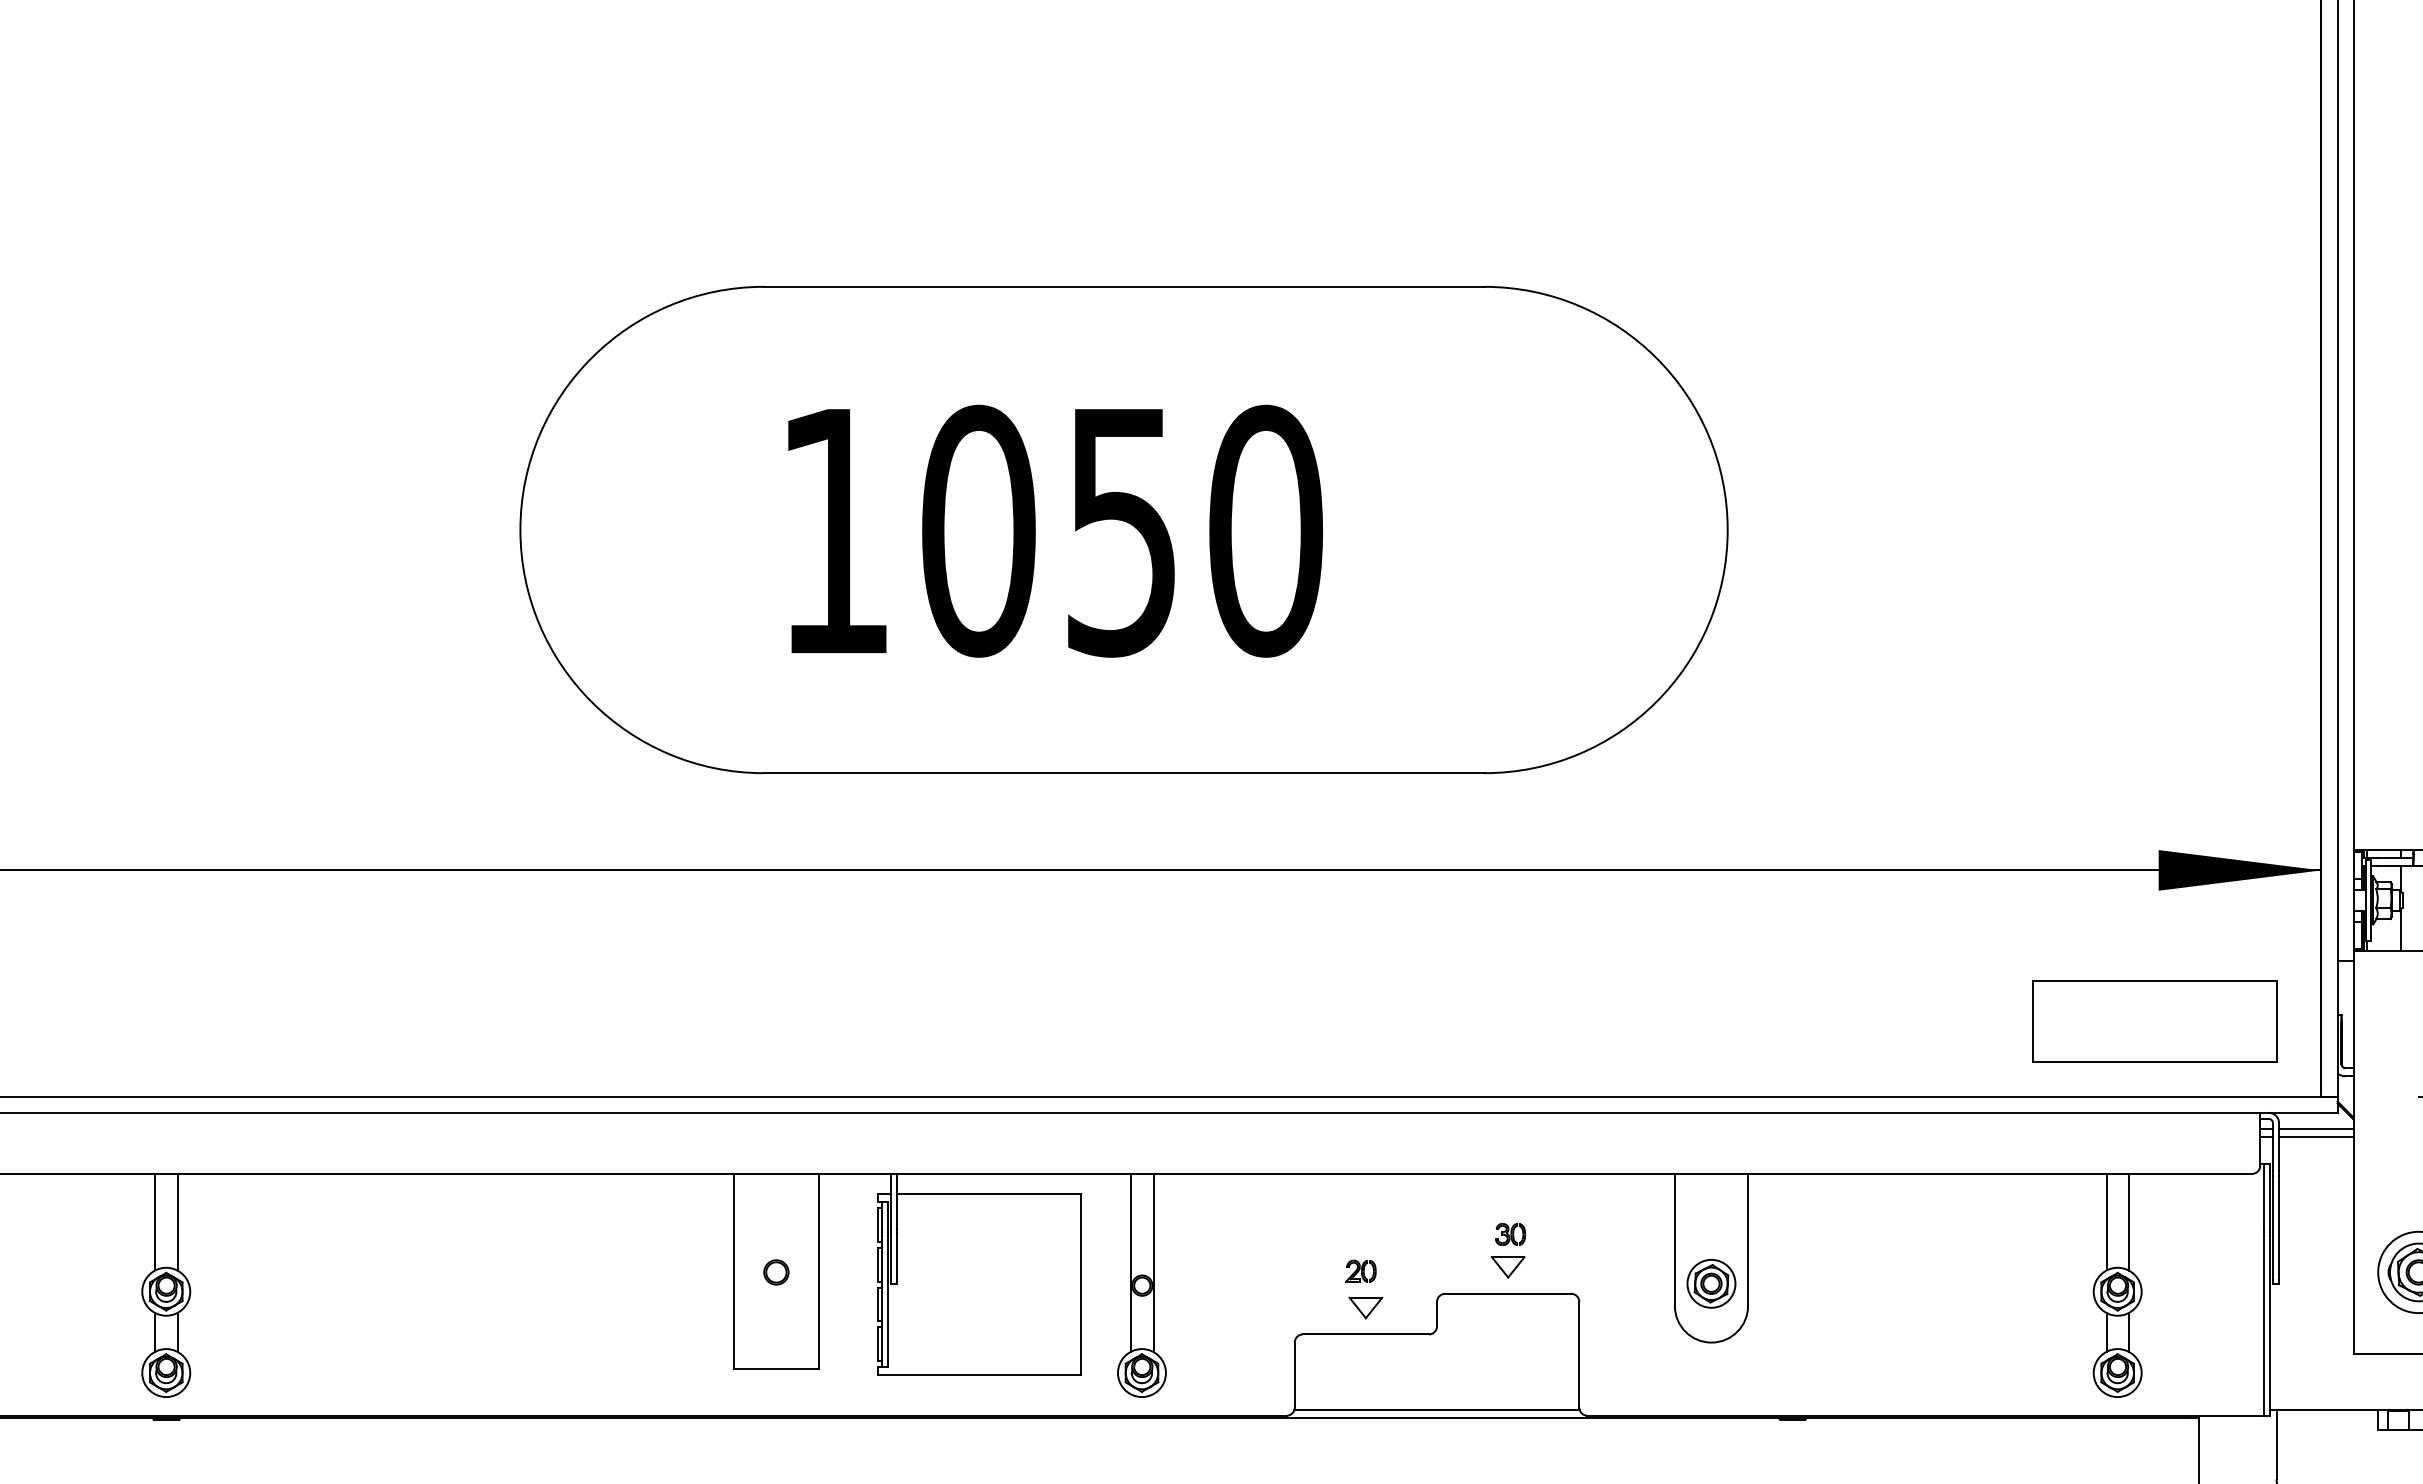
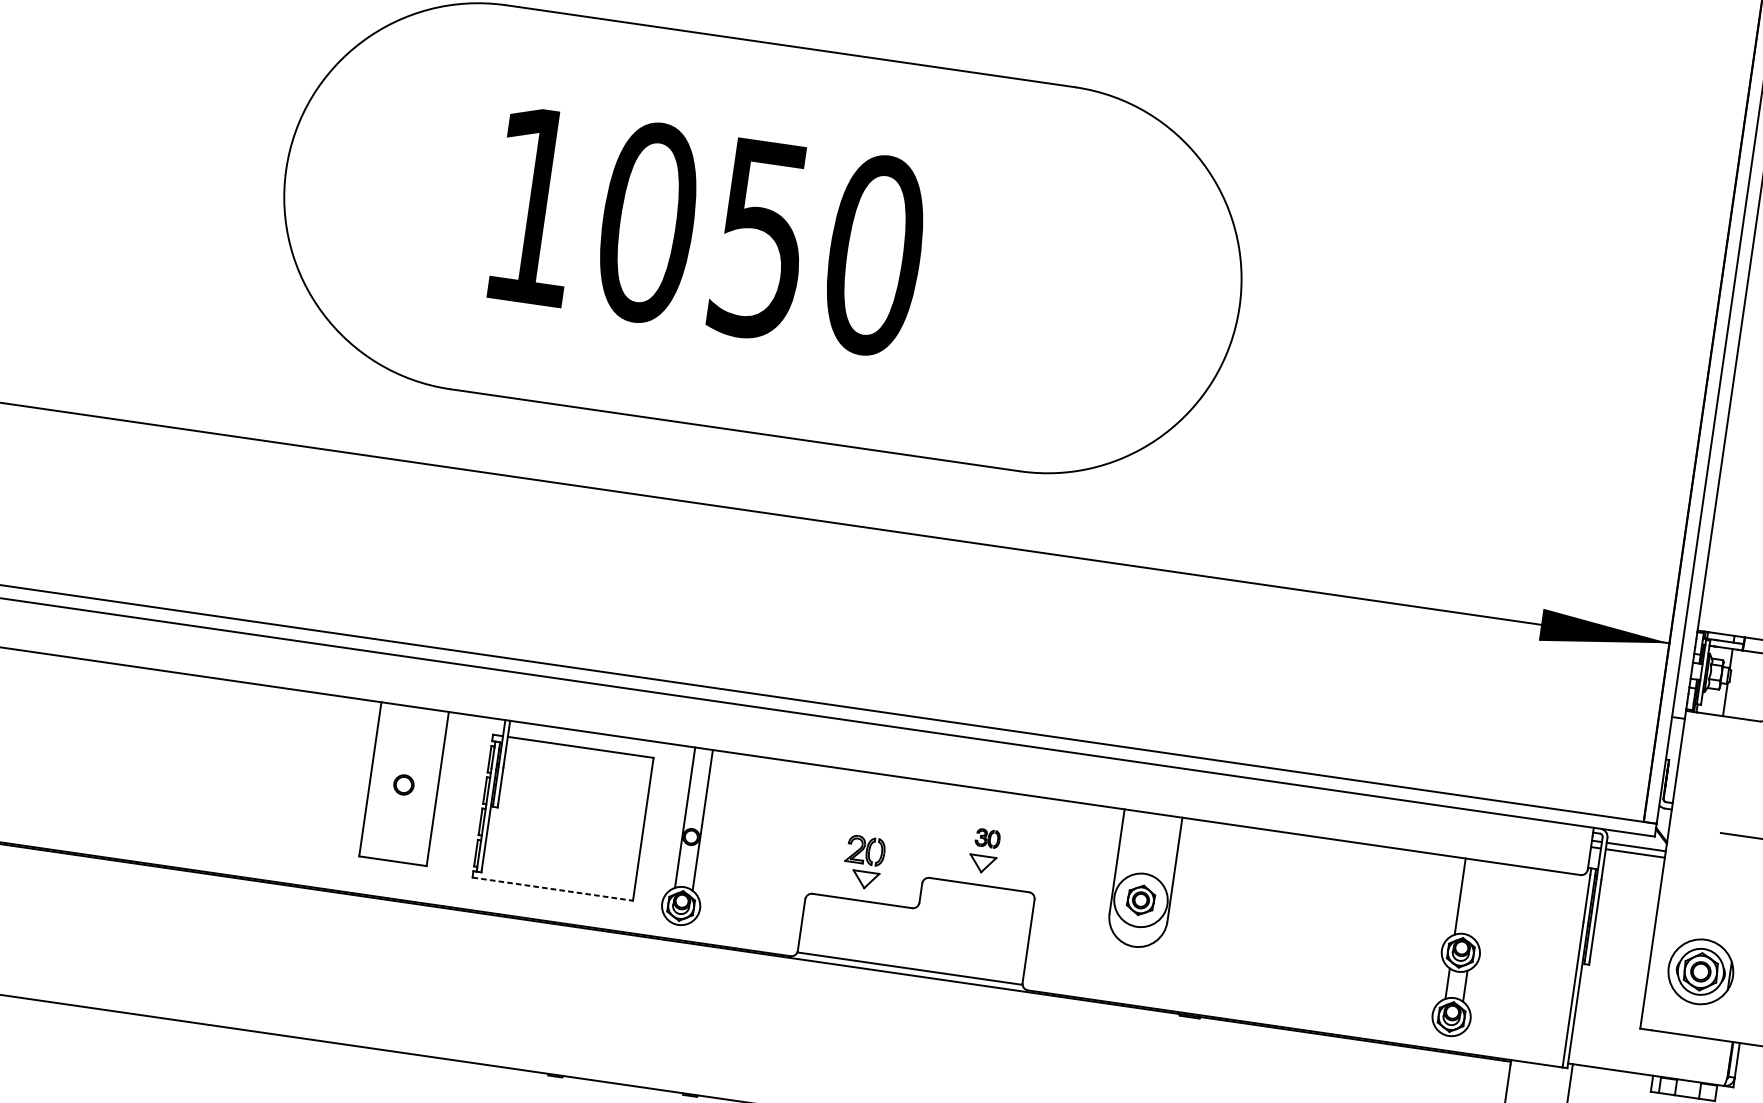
part: (2154, 1021) -> (1520, 743), removed
line: (2129, 1221) -> (1478, 898), removed
part: (1360, 1270) -> (865, 849), size x1.6
circle: (1711, 1283) -> (1141, 900), size x1.4
line: (979, 1375) -> (552, 889), solid -> dashed

